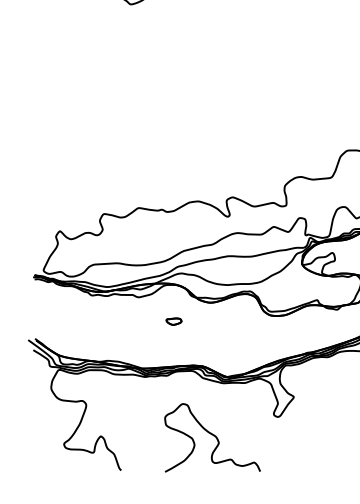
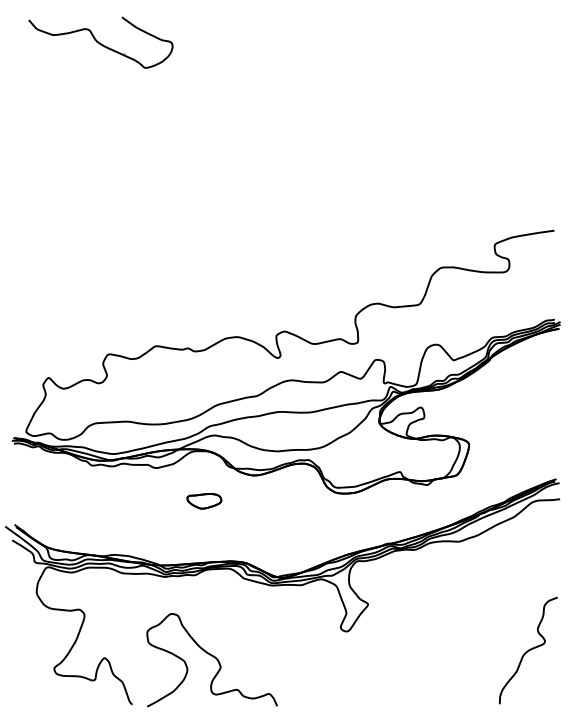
part: (174, 321) -> (204, 501), size x1.67
curve: (213, 435) -> (213, 657), moved

